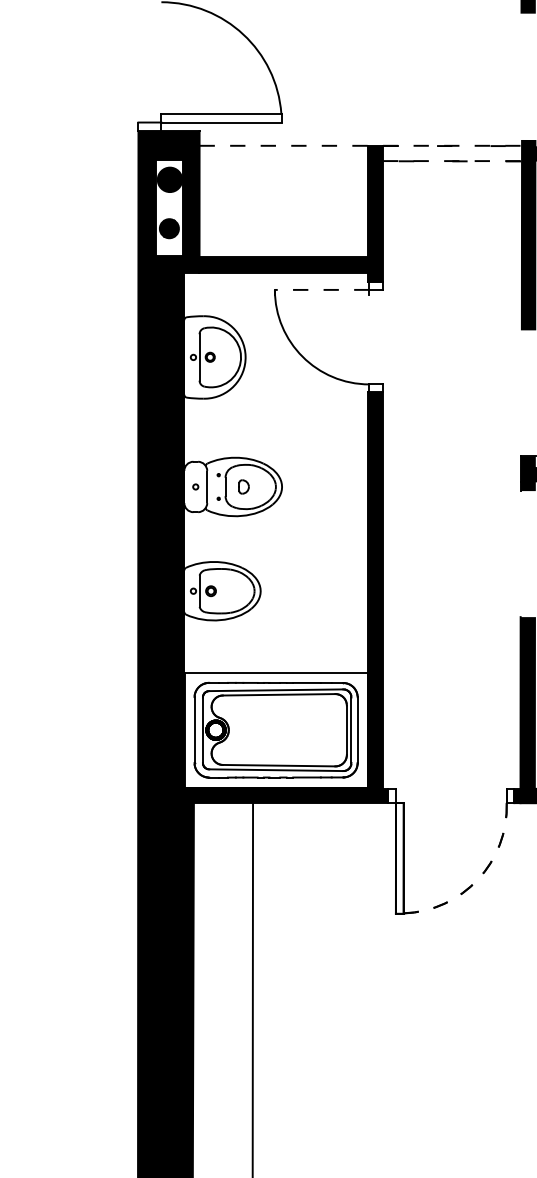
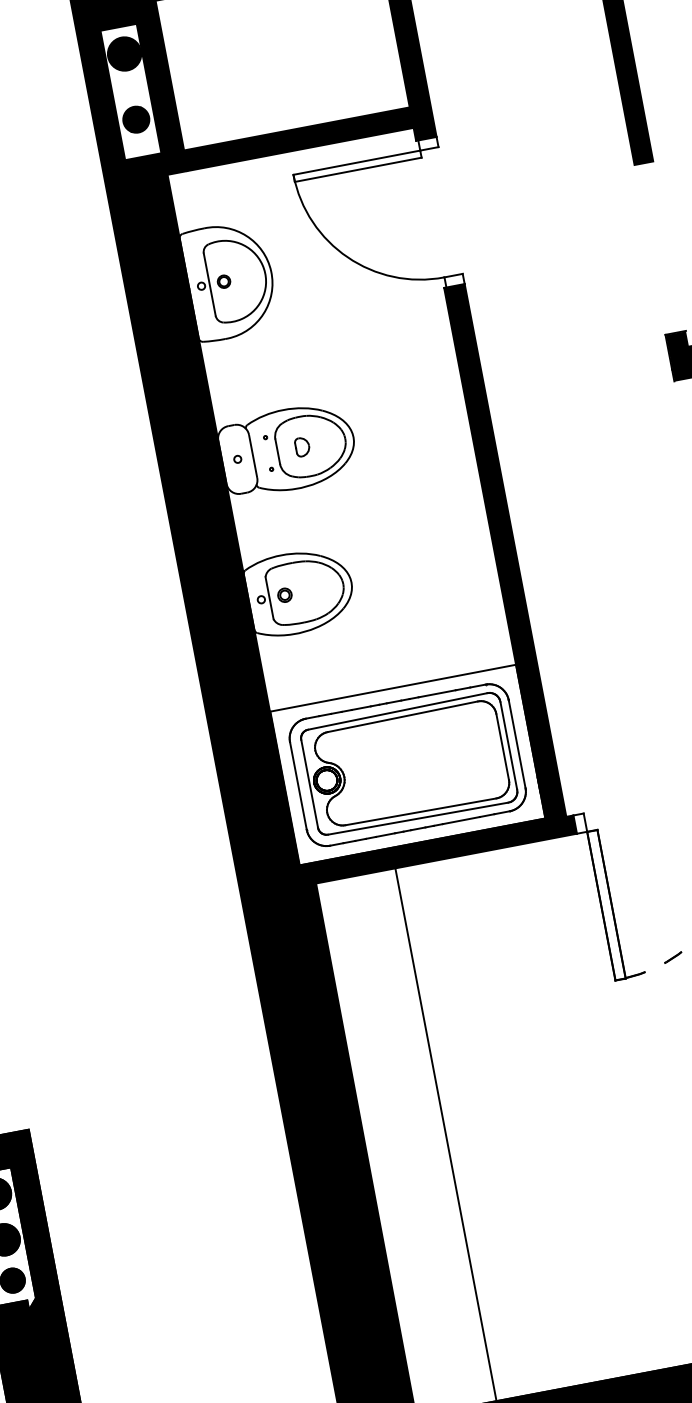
line: (321, 289) -> (355, 162), dashed -> solid
line: (321, 295) -> (357, 170), added

